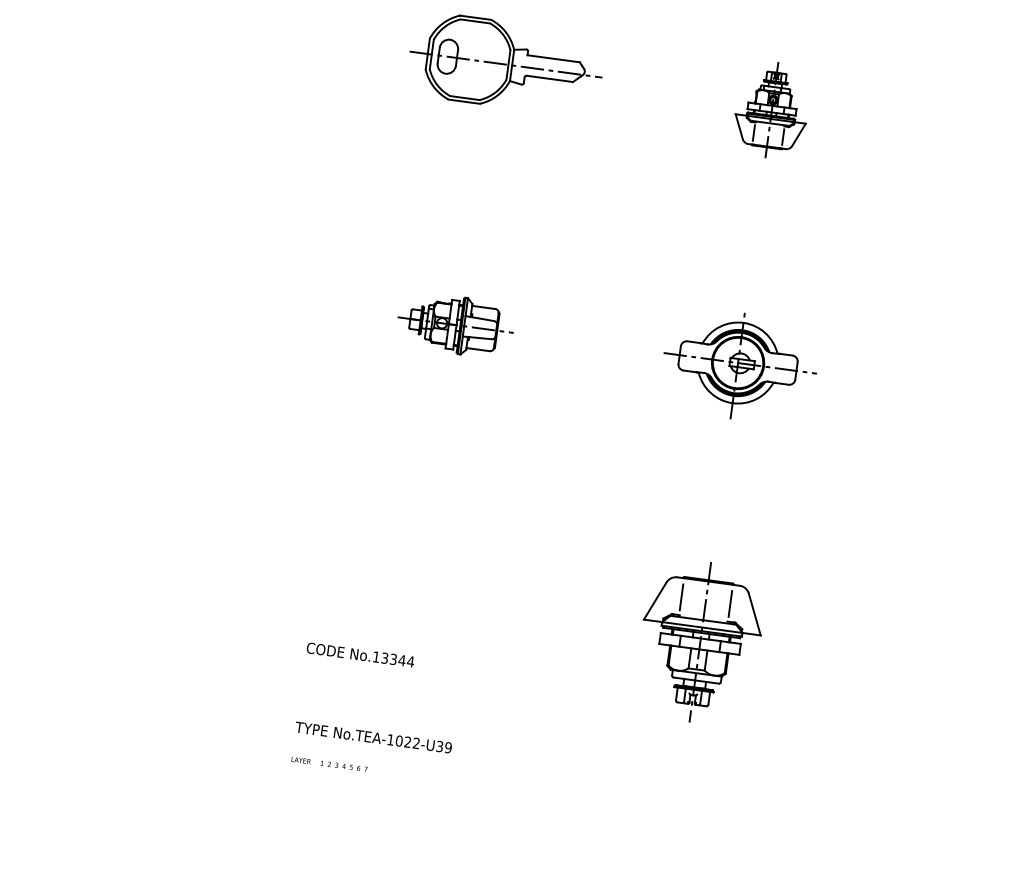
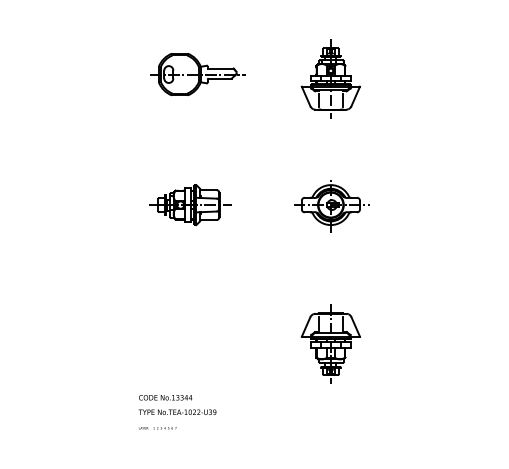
part: (771, 108) -> (330, 78), size x1.67
part: (455, 325) -> (190, 205), size x1.43
text: (360, 654) -> (165, 397), moved

